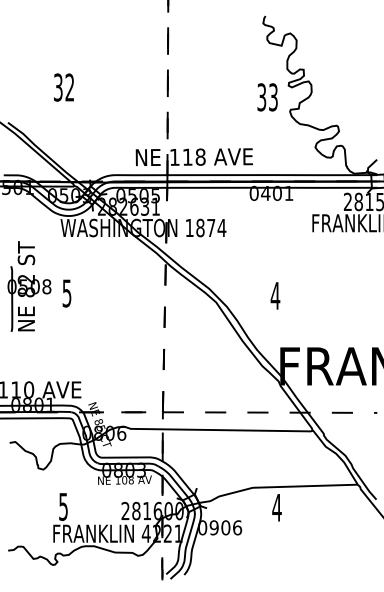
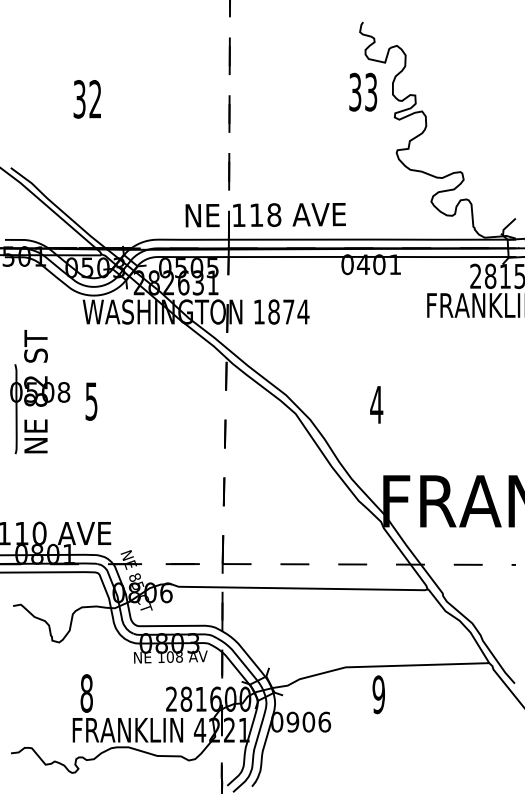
text: (63, 87) -> (86, 99), moved
text: (267, 97) -> (363, 92), moved
text: (63, 506) -> (86, 692), 5 -> 8
text: (276, 507) -> (378, 694), 4 -> 9

